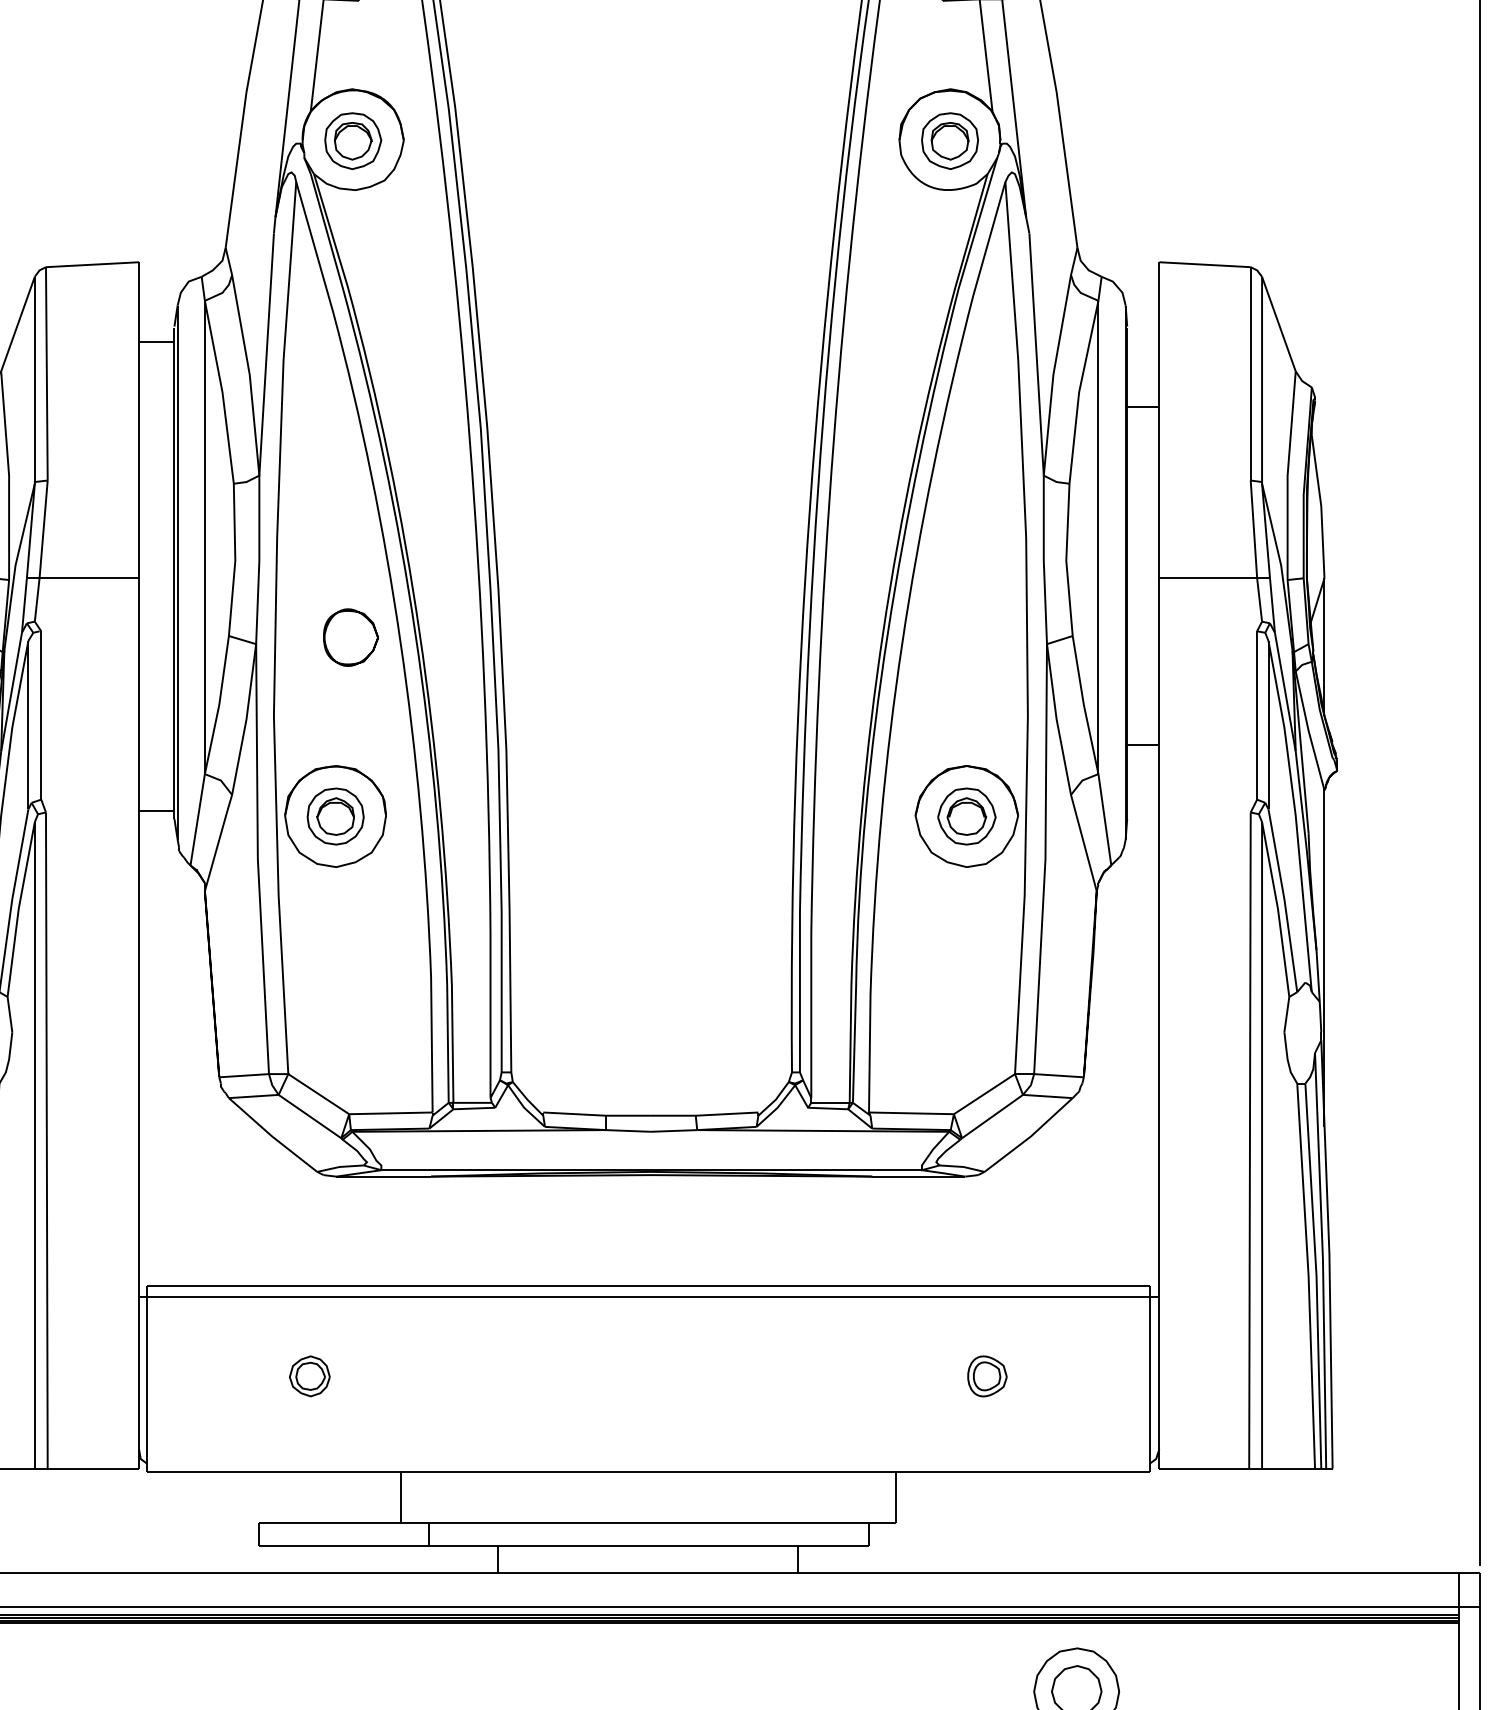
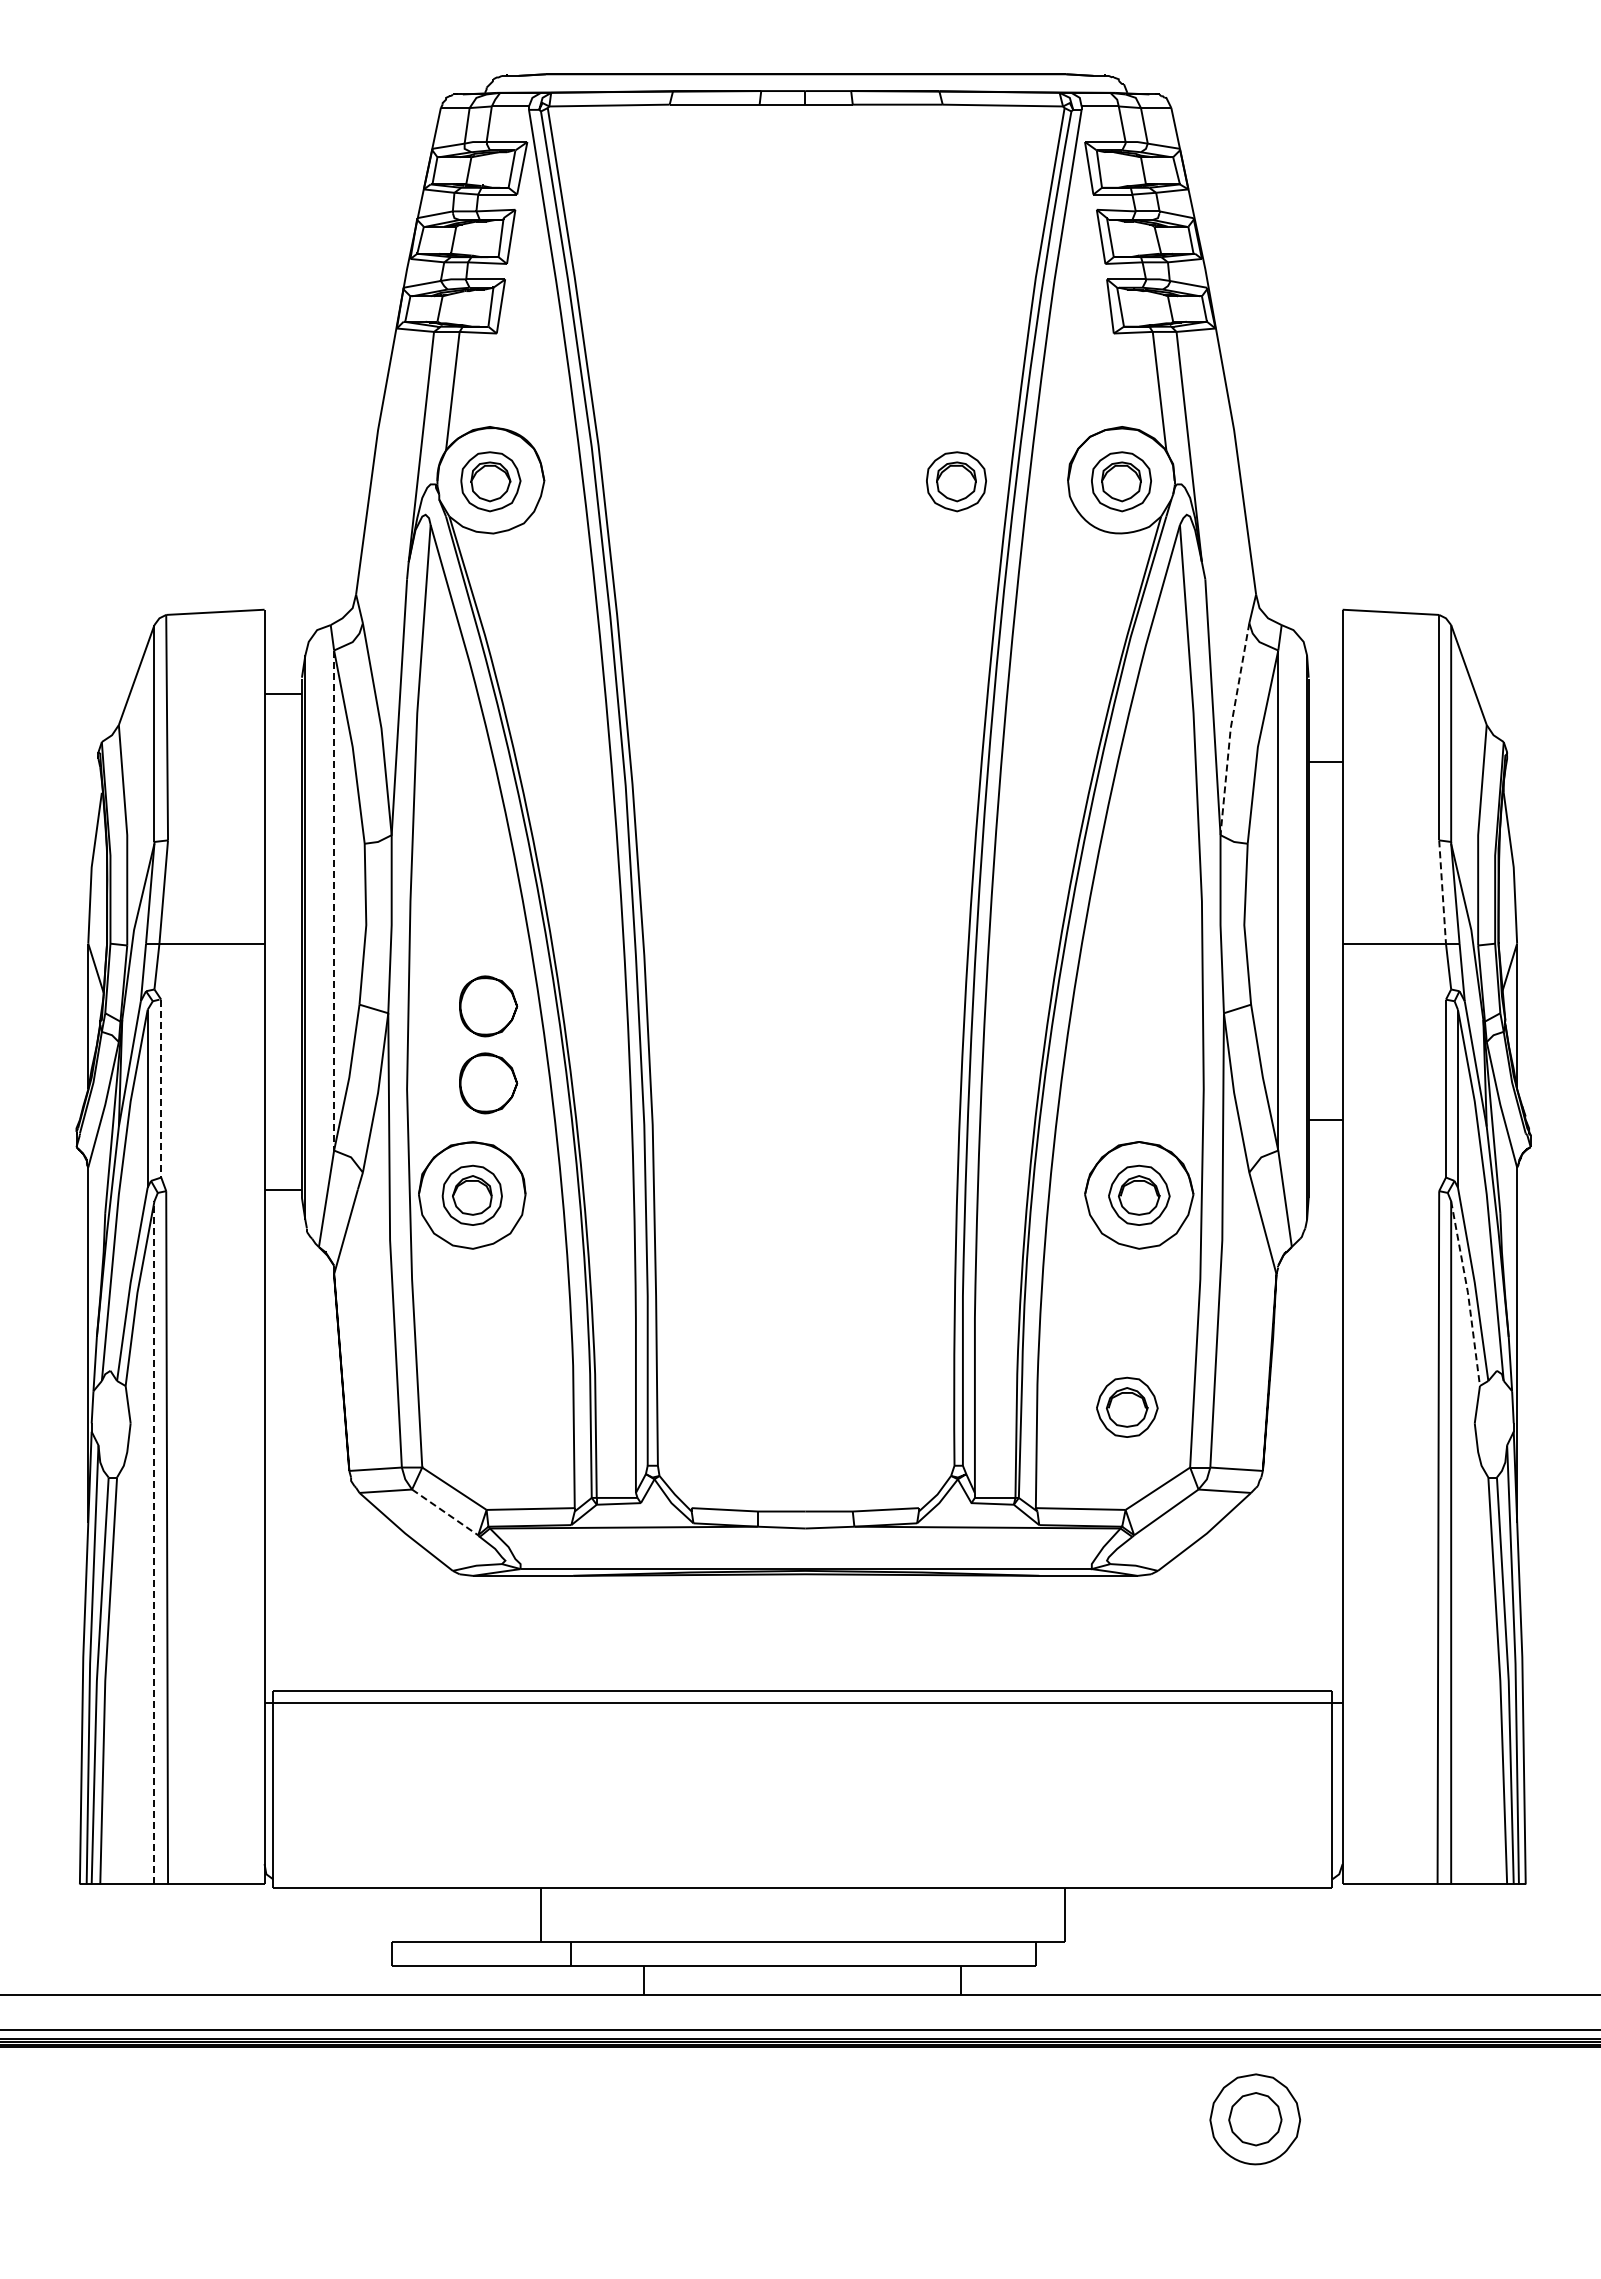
part: (793, 140) -> (956, 481), added
line: (1053, 374) -> (1230, 728), solid -> dashed
line: (1253, 529) -> (1442, 892), solid -> dashed
line: (205, 538) -> (334, 901), solid -> dashed
part: (350, 710) -> (488, 1083), added
line: (41, 715) -> (161, 1088), solid -> dashed
line: (1277, 908) -> (1467, 1292), solid -> dashed
part: (955, 1016) -> (1127, 1406), added
line: (310, 1116) -> (445, 1512), solid -> dashed
line: (34, 1145) -> (154, 1542), solid -> dashed
part: (309, 1375) -> (444, 1786), removed
part: (986, 1375) -> (1160, 1786), removed

